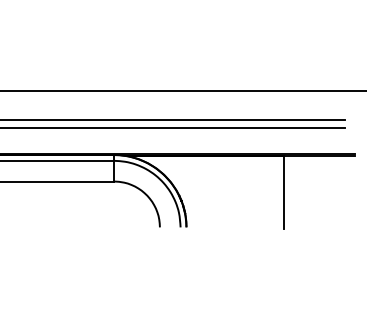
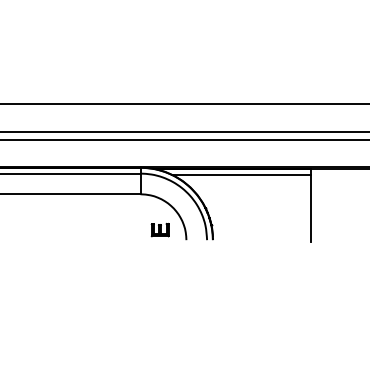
line: (215, 161) -> (241, 174), added
part: (133, 217) -> (159, 230), added

